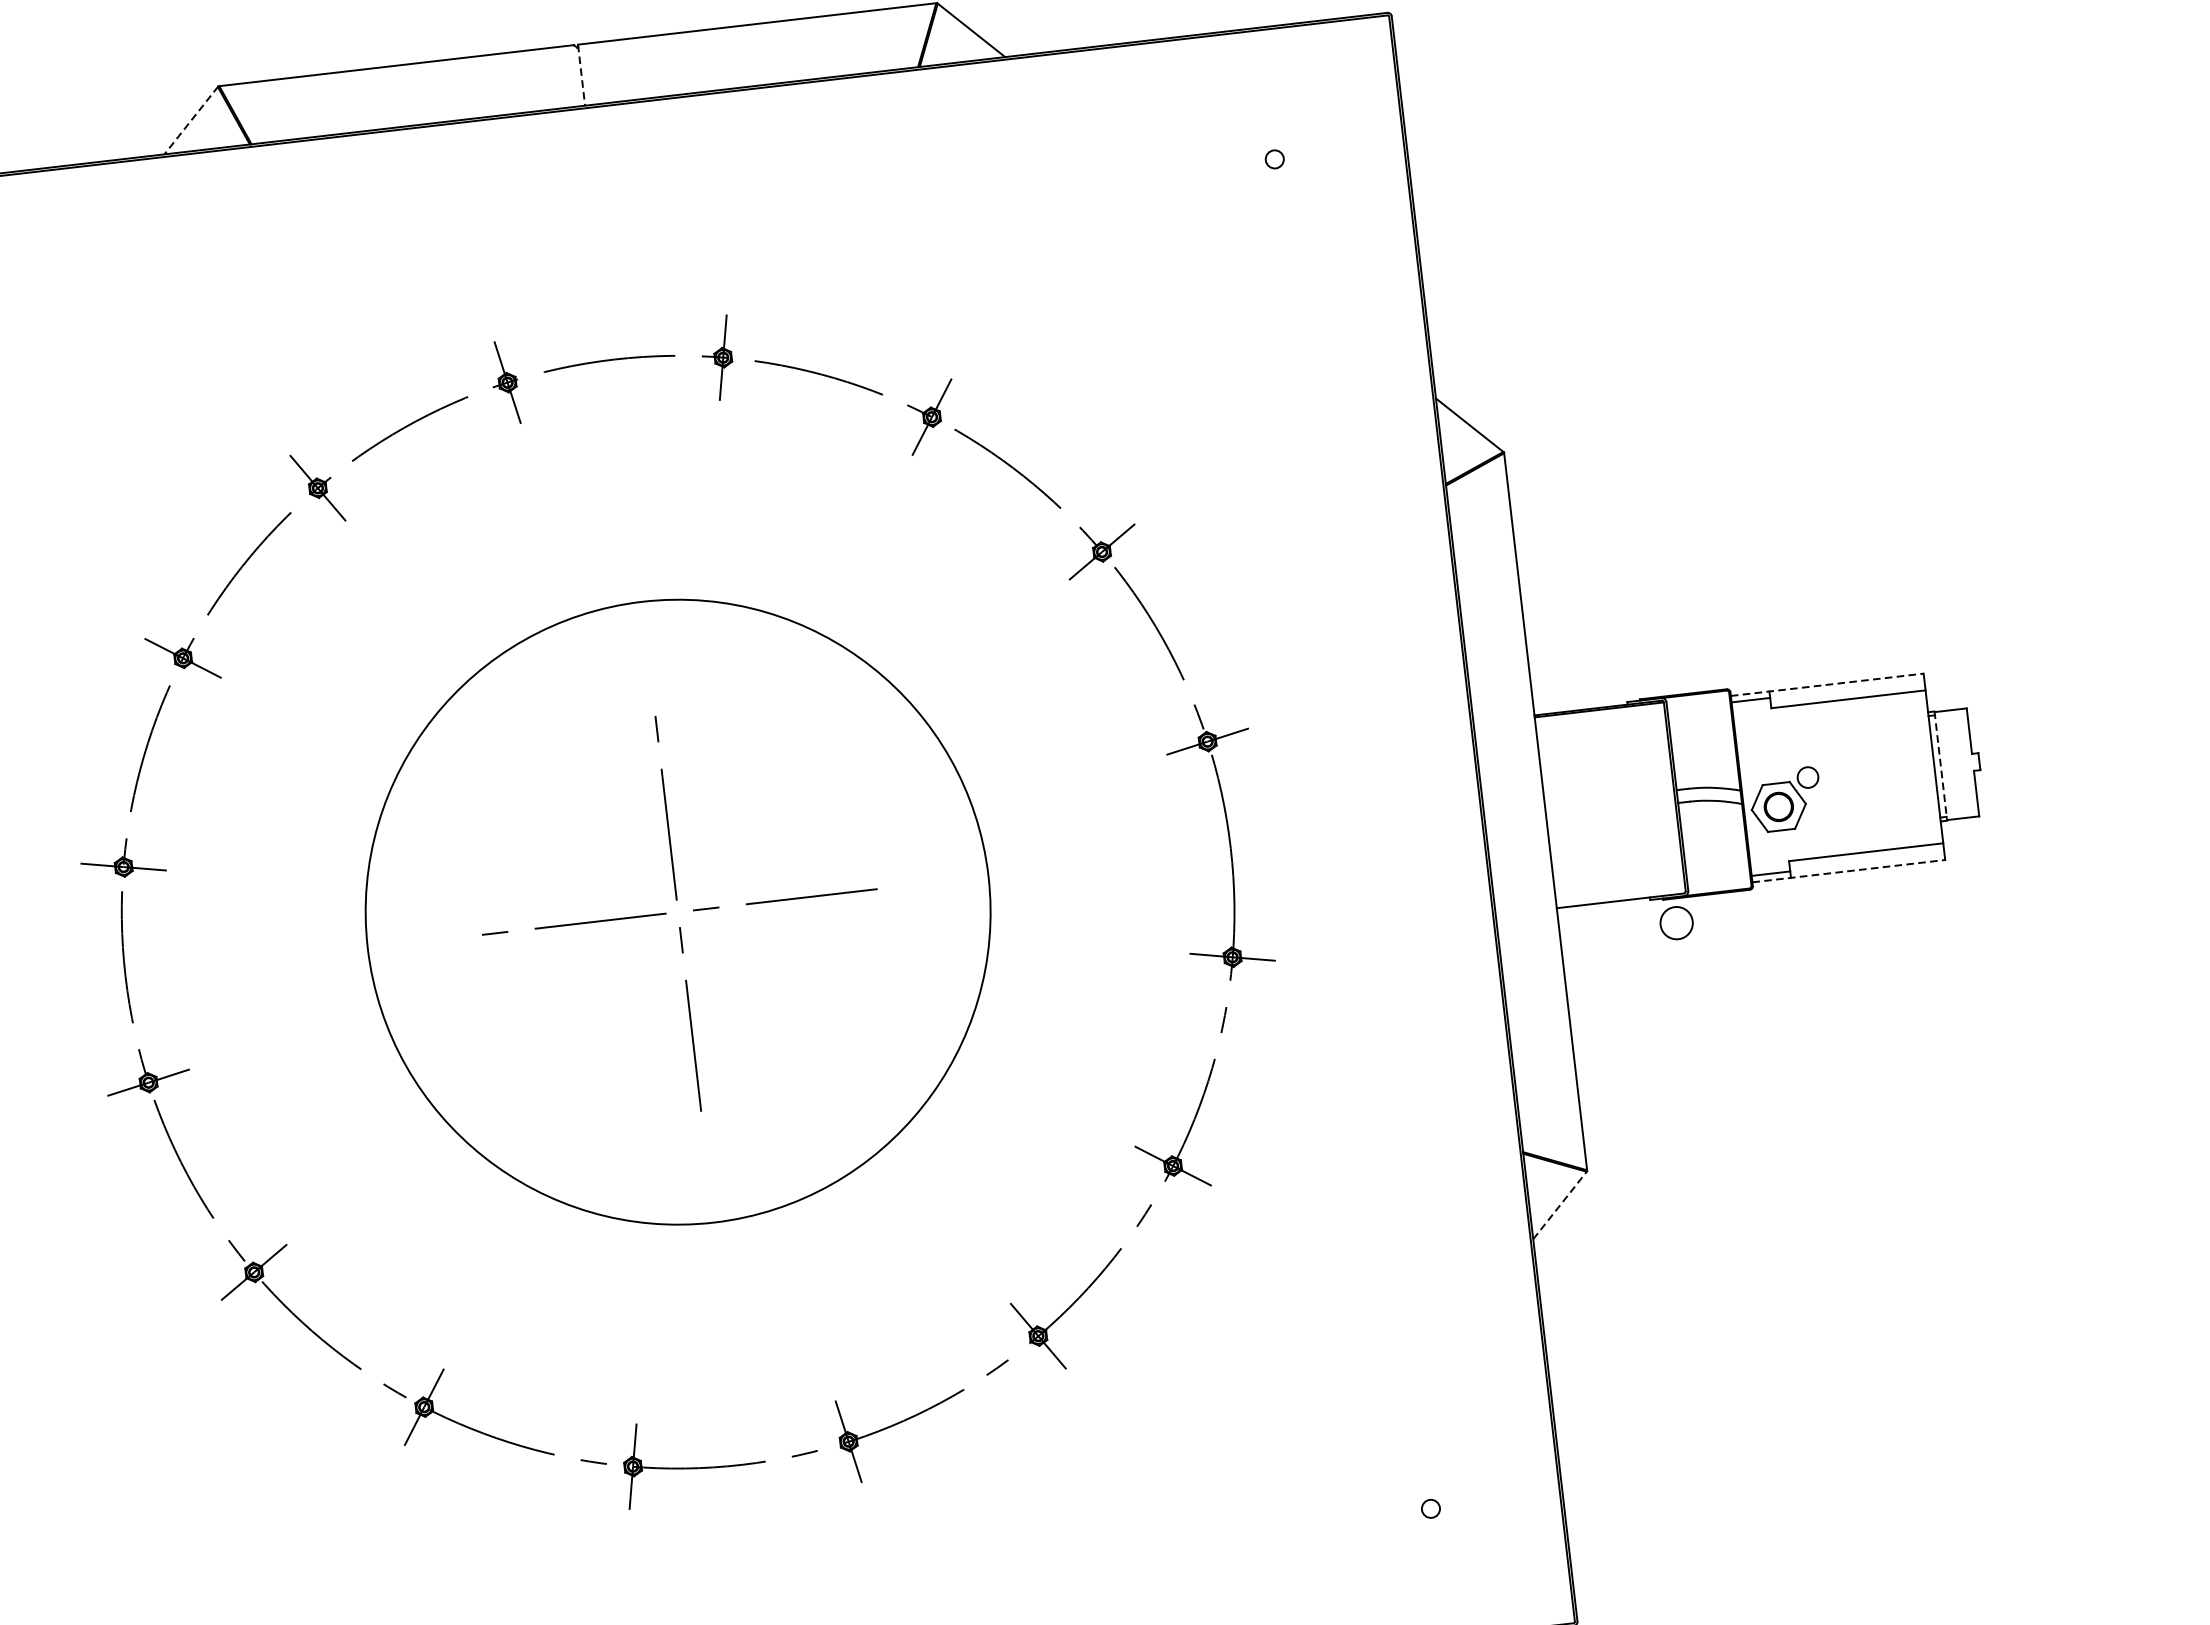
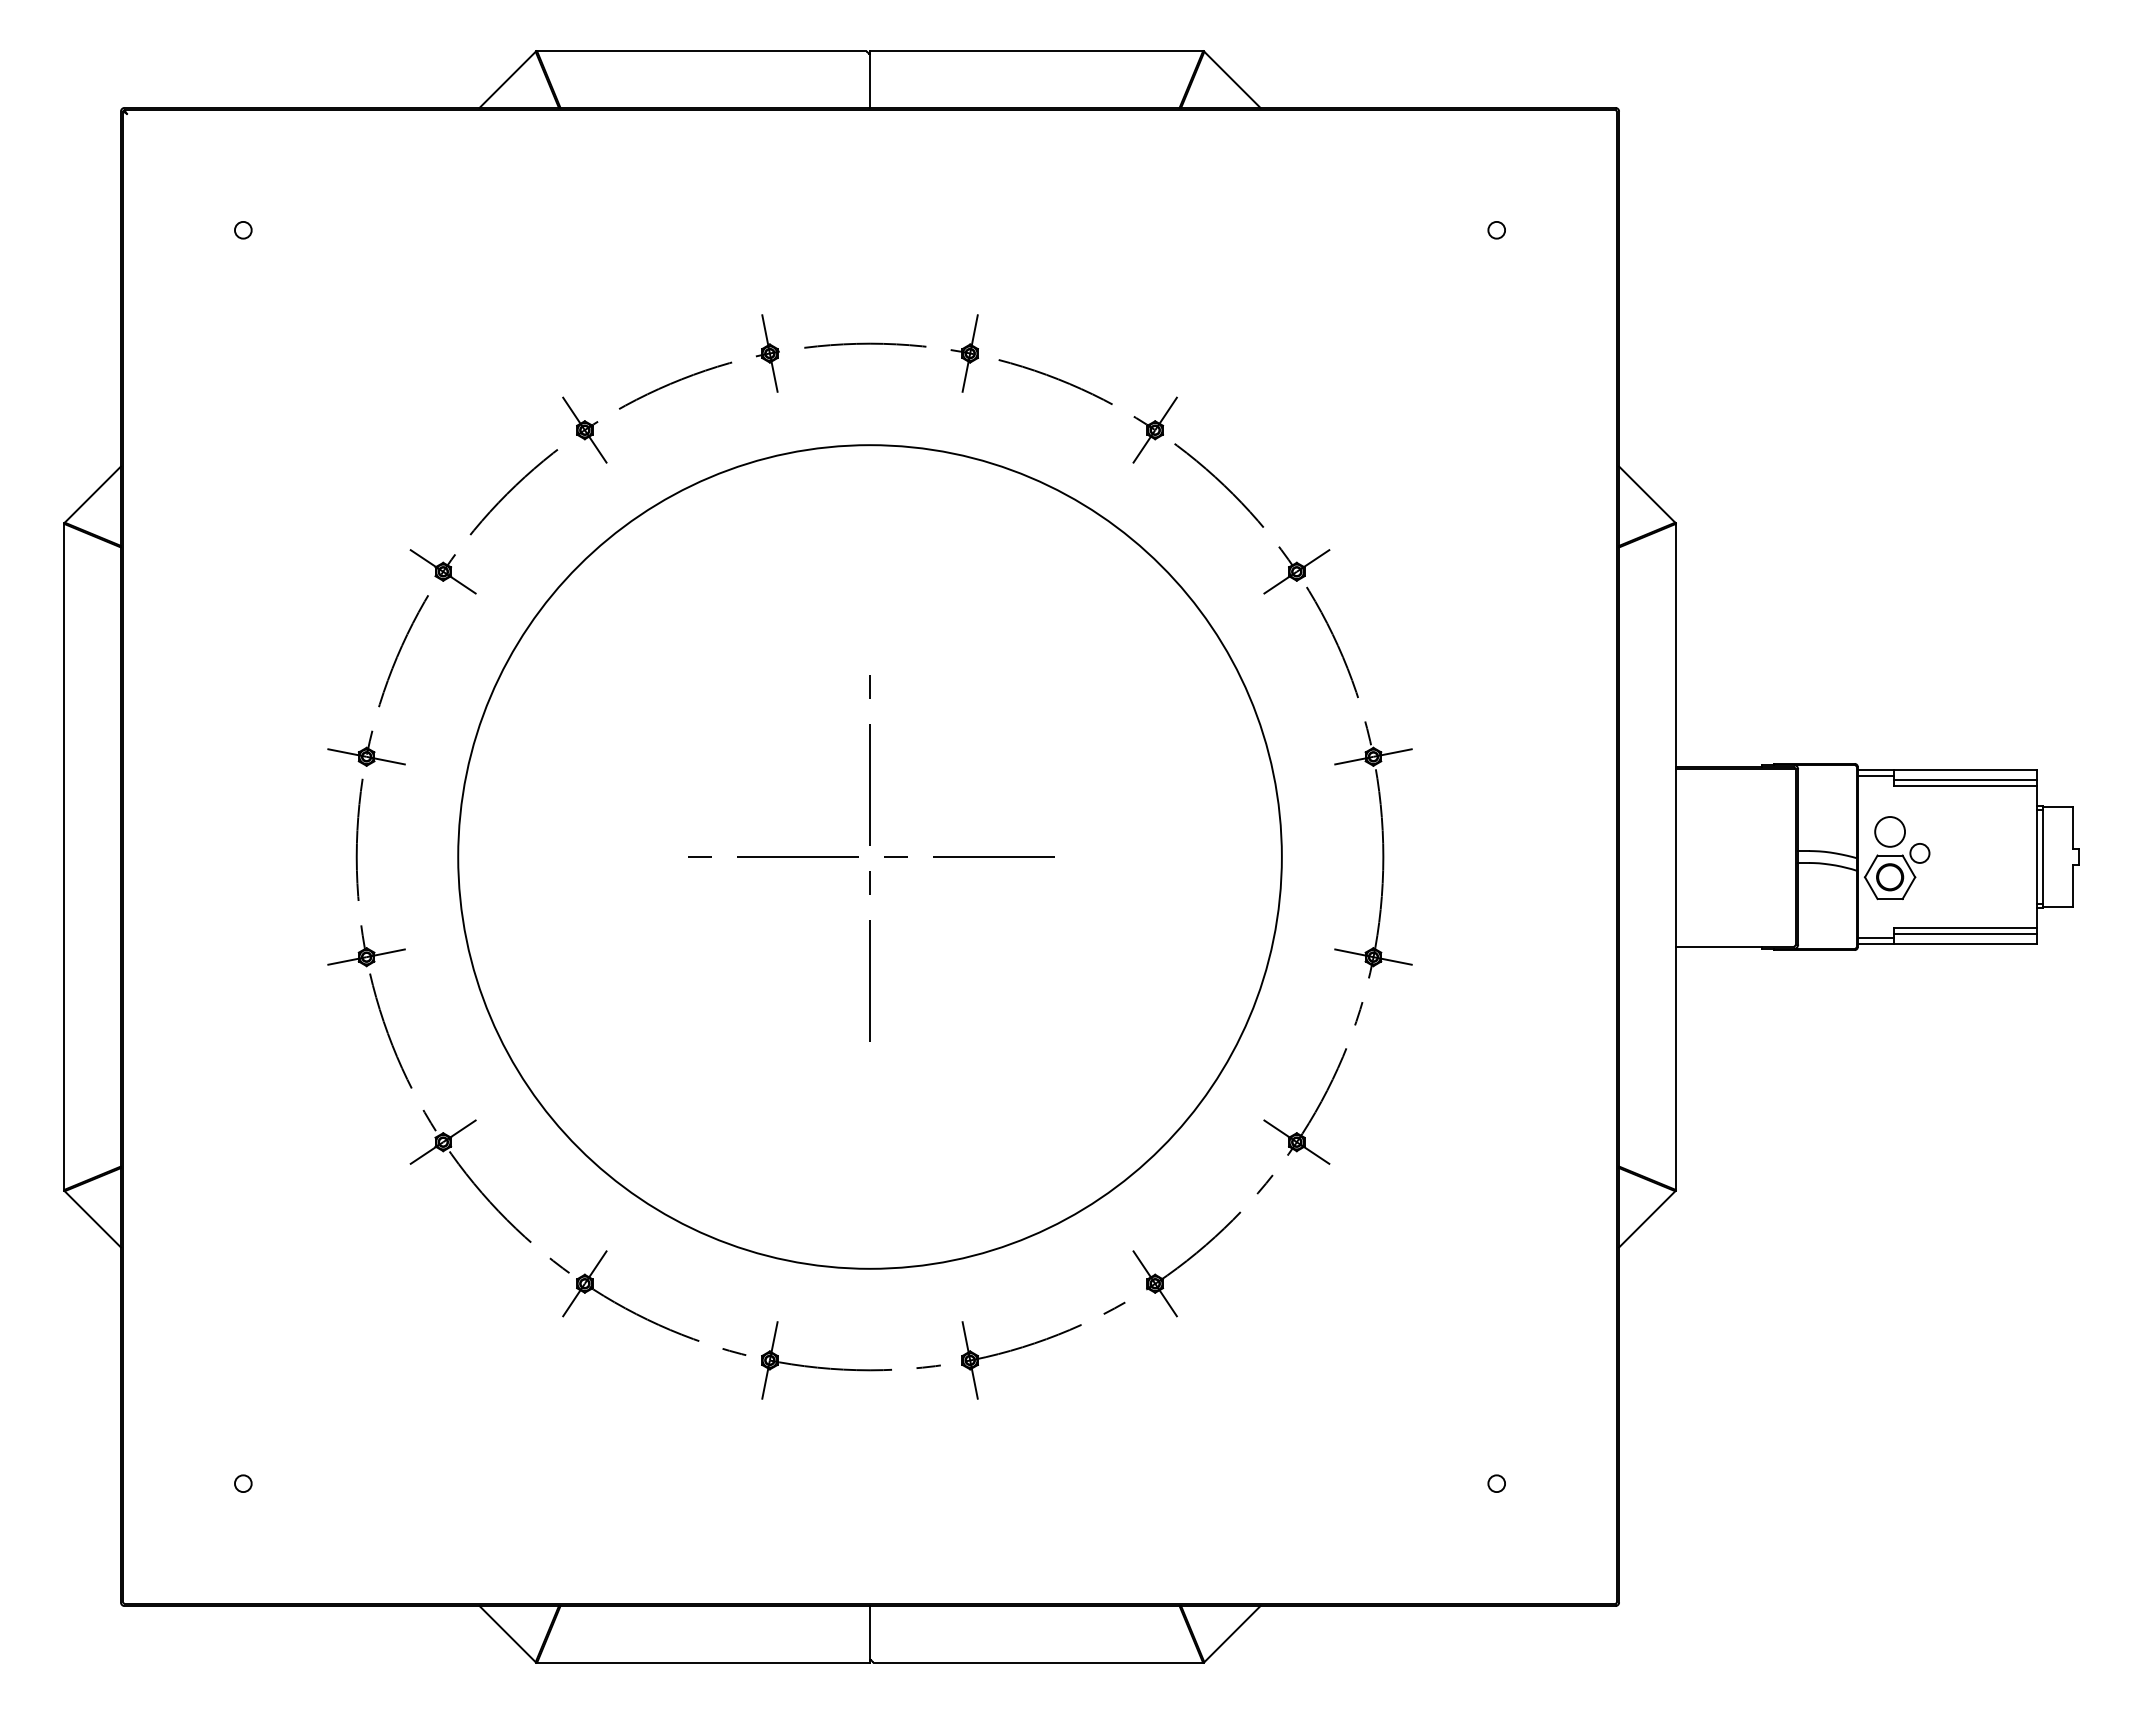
line: (581, 76) -> (870, 80), dashed -> solid
line: (190, 120) -> (507, 79), dashed -> solid
line: (1827, 684) -> (1947, 770), dashed -> solid
line: (1846, 693) -> (1964, 780), added
line: (1940, 766) -> (2042, 857), dashed -> solid
line: (1866, 859) -> (1964, 934), added
line: (1848, 871) -> (1947, 943), dashed -> solid
circle: (677, 911) -> (869, 856), size x1.43
circle: (1675, 922) -> (1889, 831), moved
line: (1560, 1204) -> (1647, 1218), dashed -> solid

